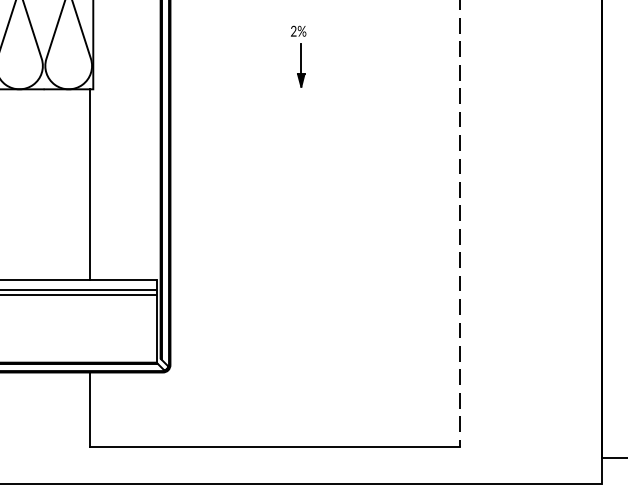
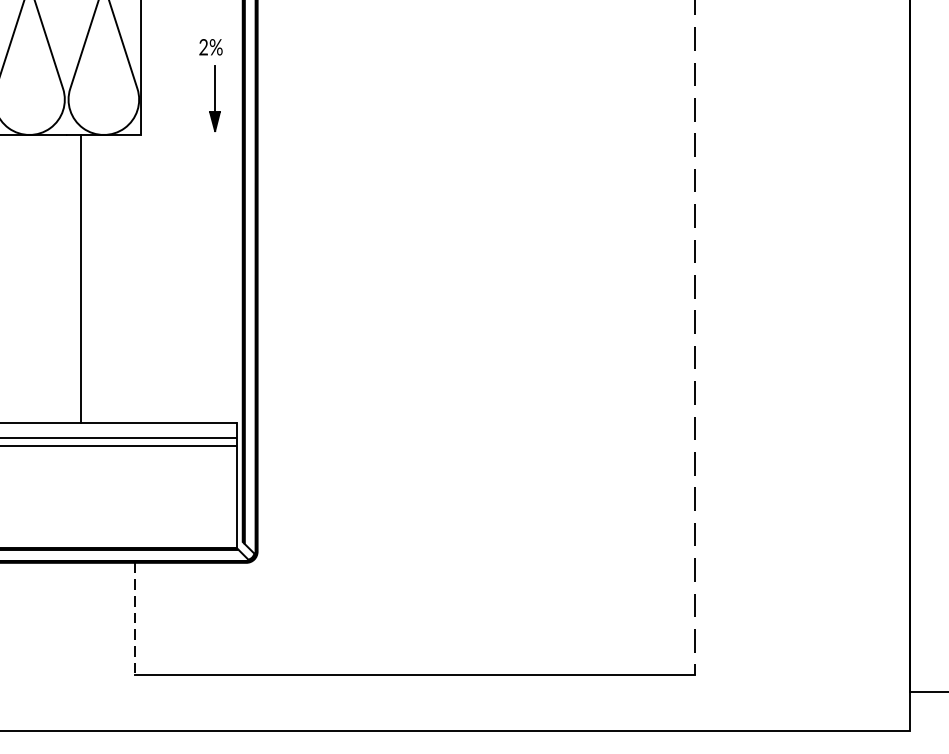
part: (298, 56) -> (210, 85), moved
line: (89, 184) -> (80, 278), moved
line: (89, 410) -> (135, 620), solid -> dashed

